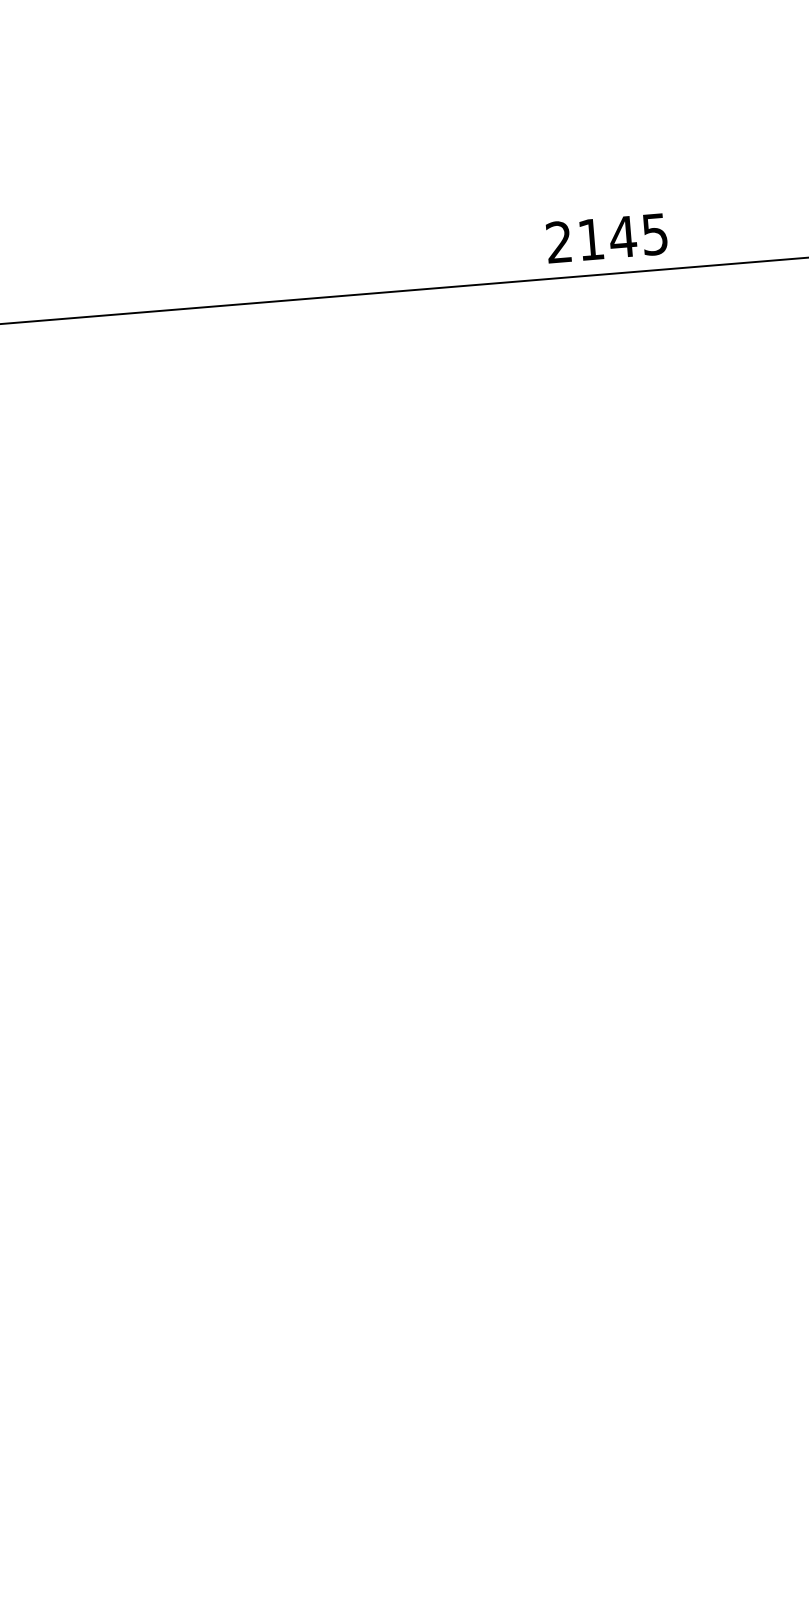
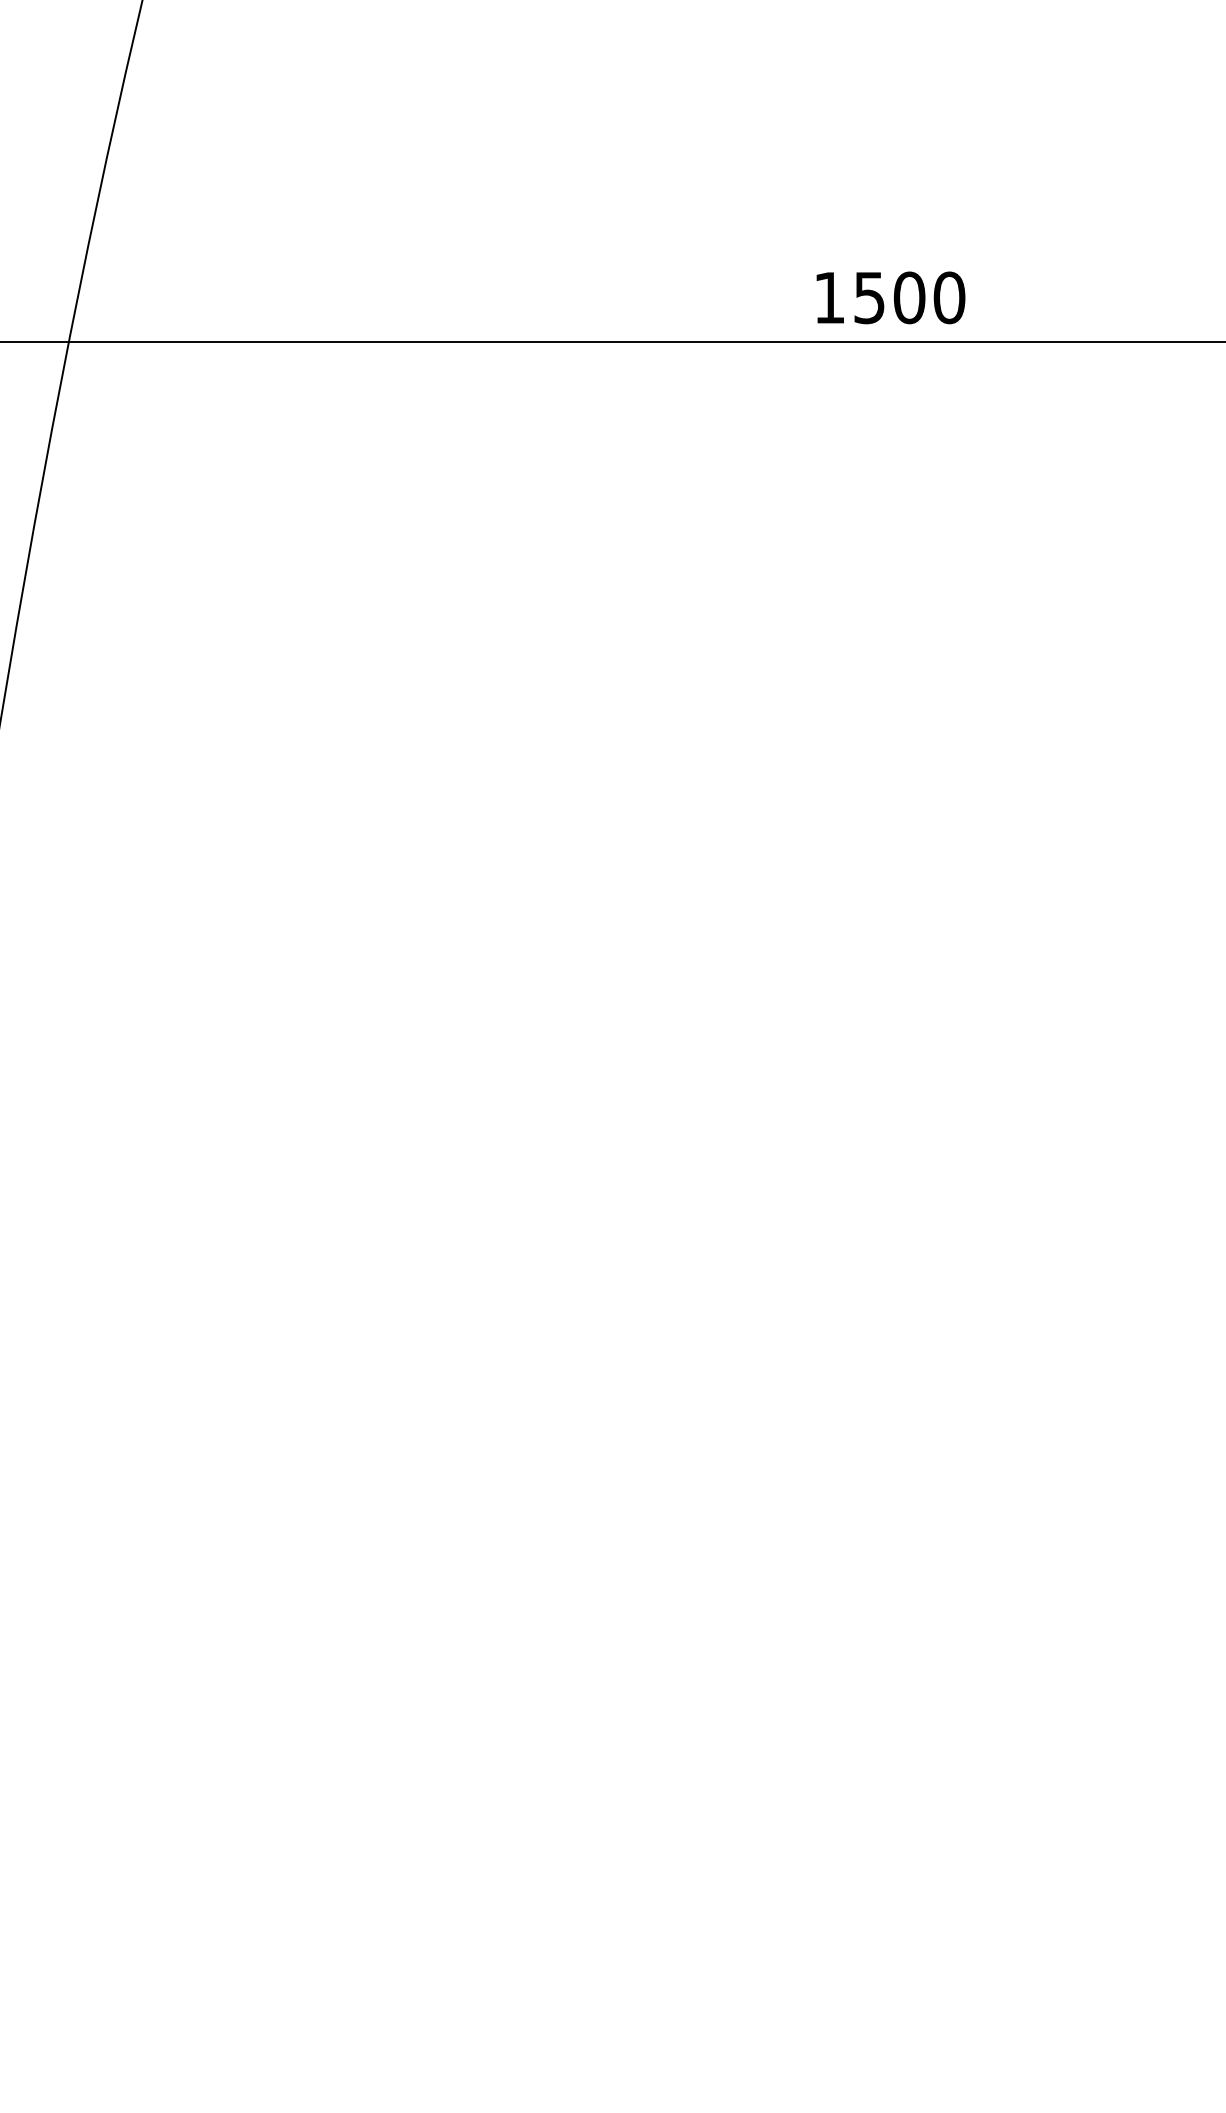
text: (607, 238) -> (889, 297), 2145 -> 1500

